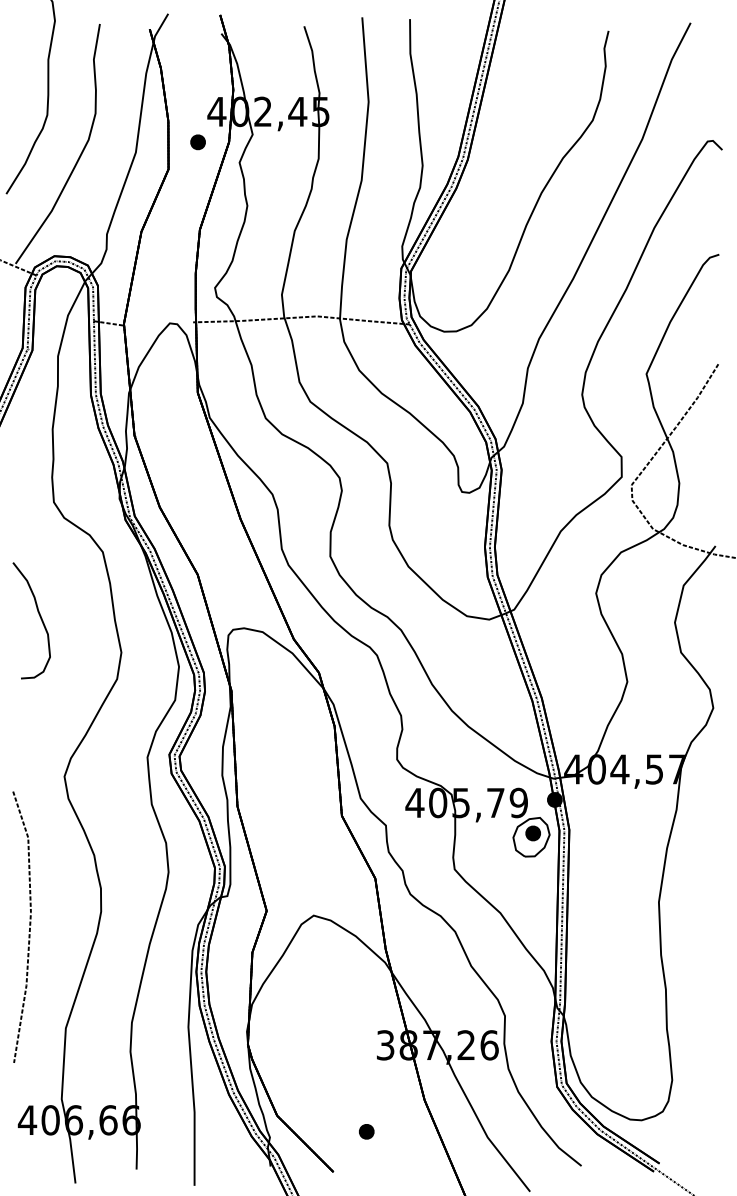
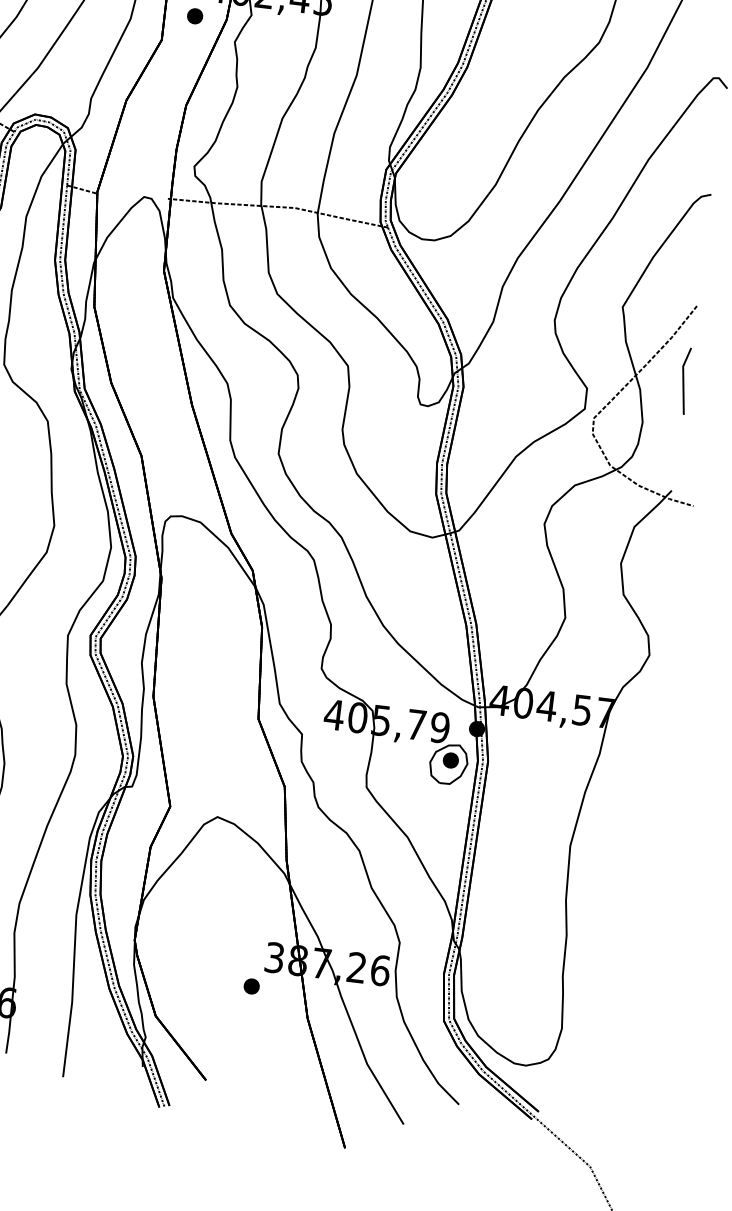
line: (714, 438) -> (683, 381), added
part: (366, 1131) -> (251, 986), moved

